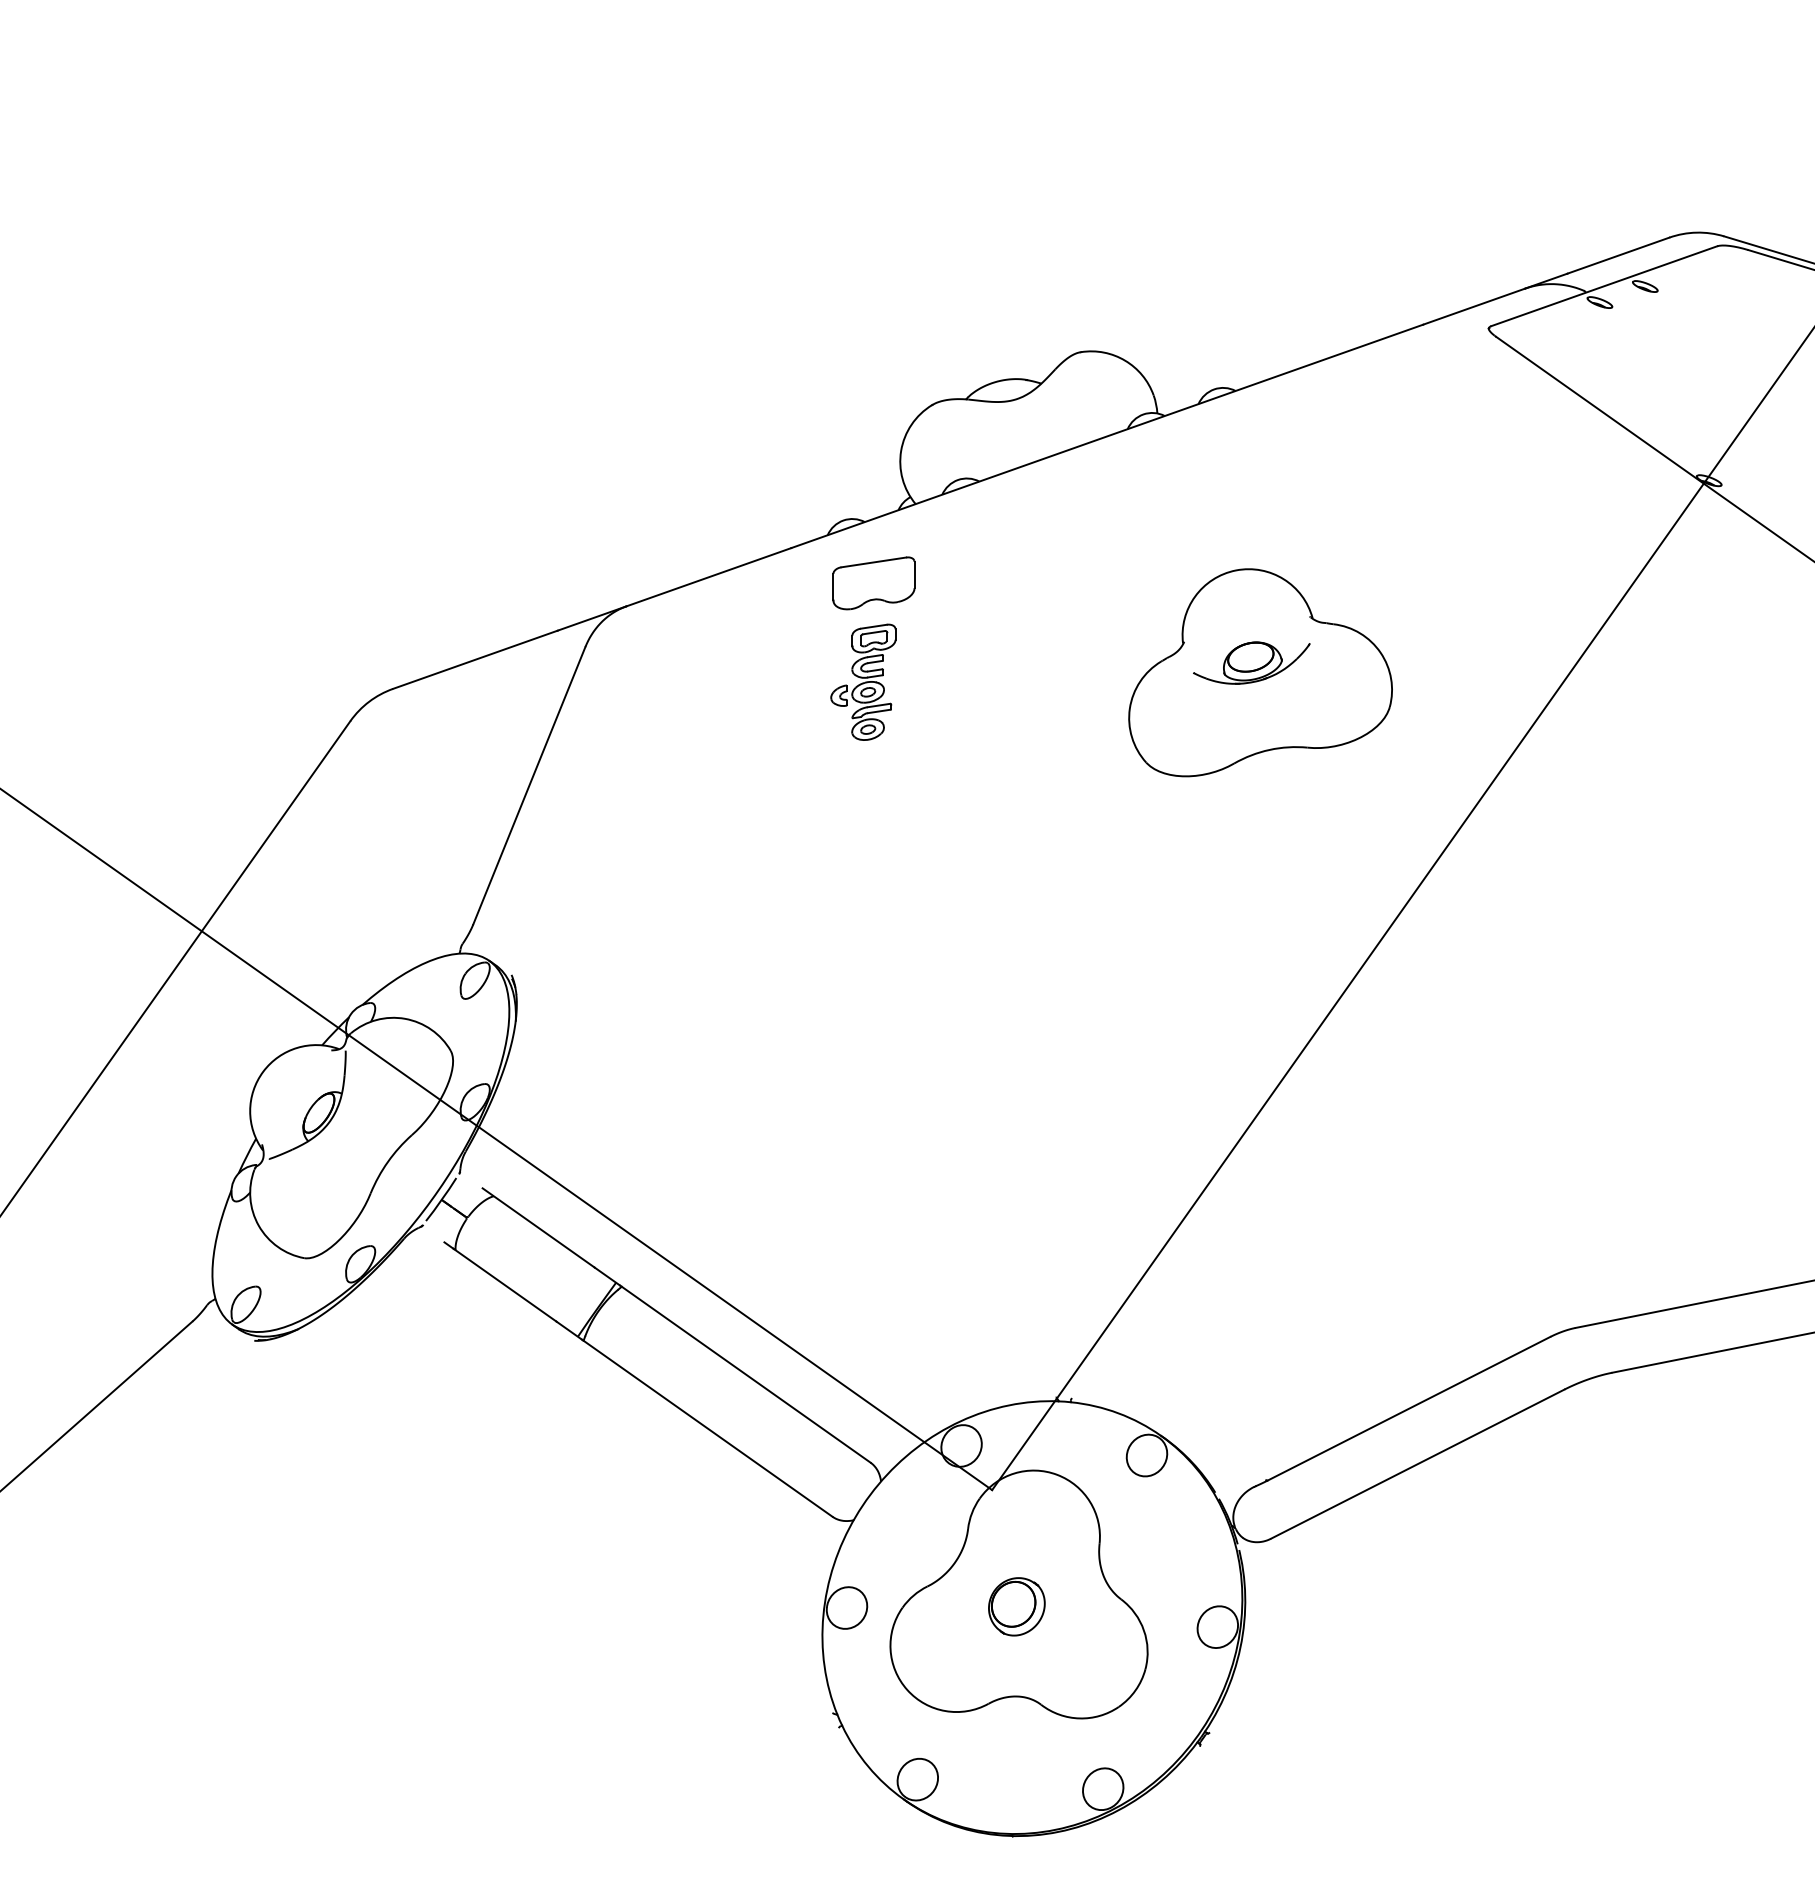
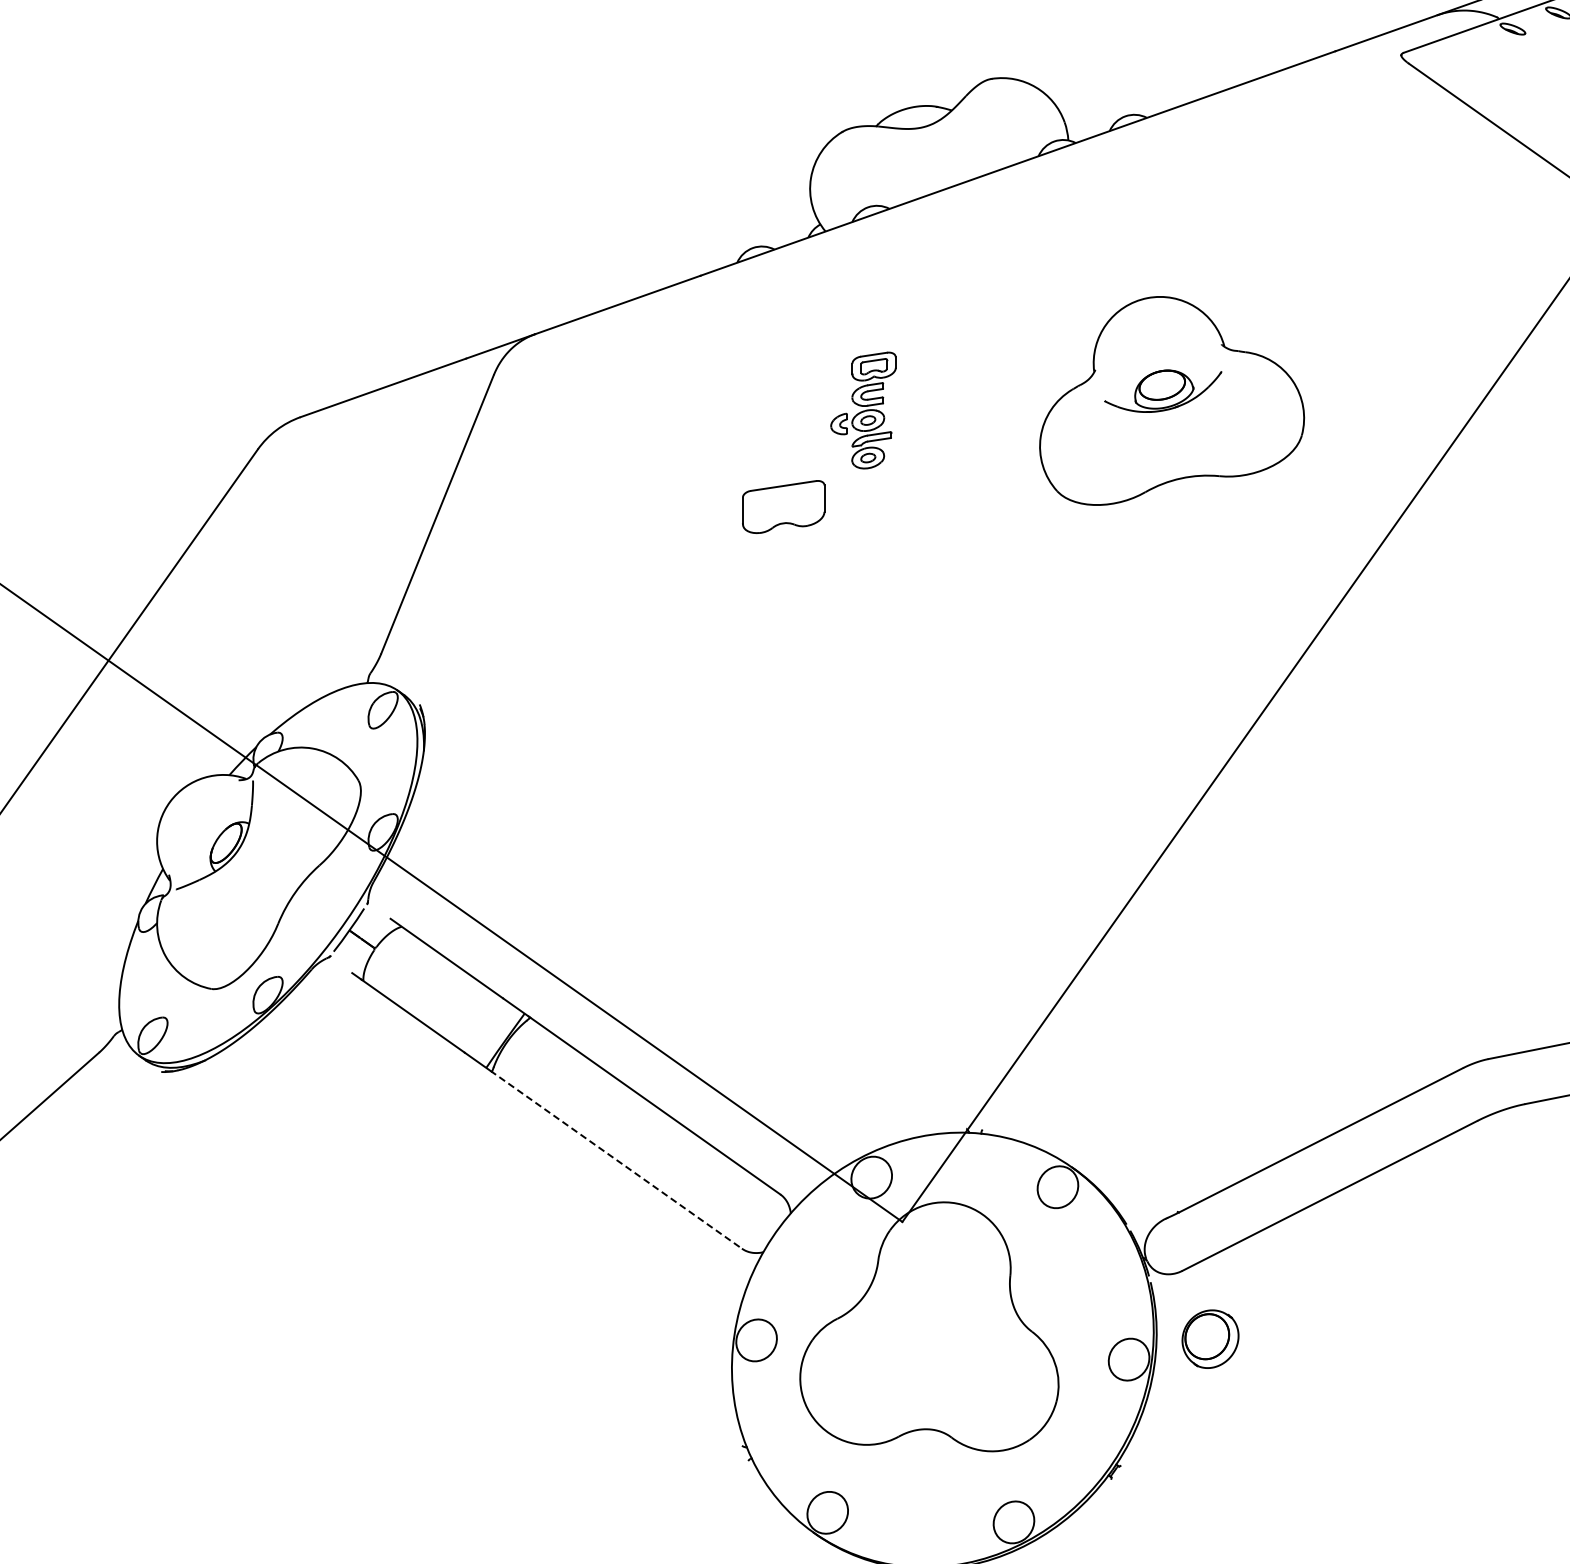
part: (873, 583) -> (783, 507), moved
part: (863, 681) -> (863, 409), moved
line: (707, 1428) -> (616, 1160), solid -> dashed
part: (1016, 1606) -> (1210, 1338), moved

